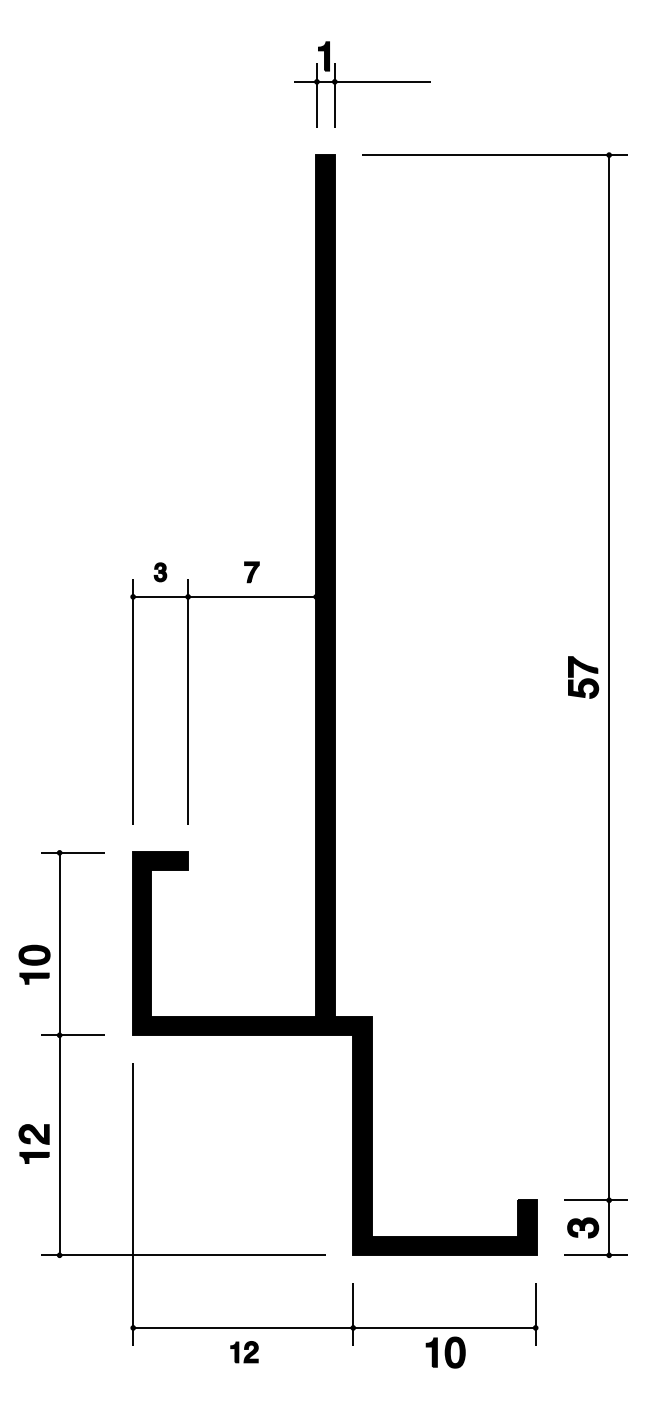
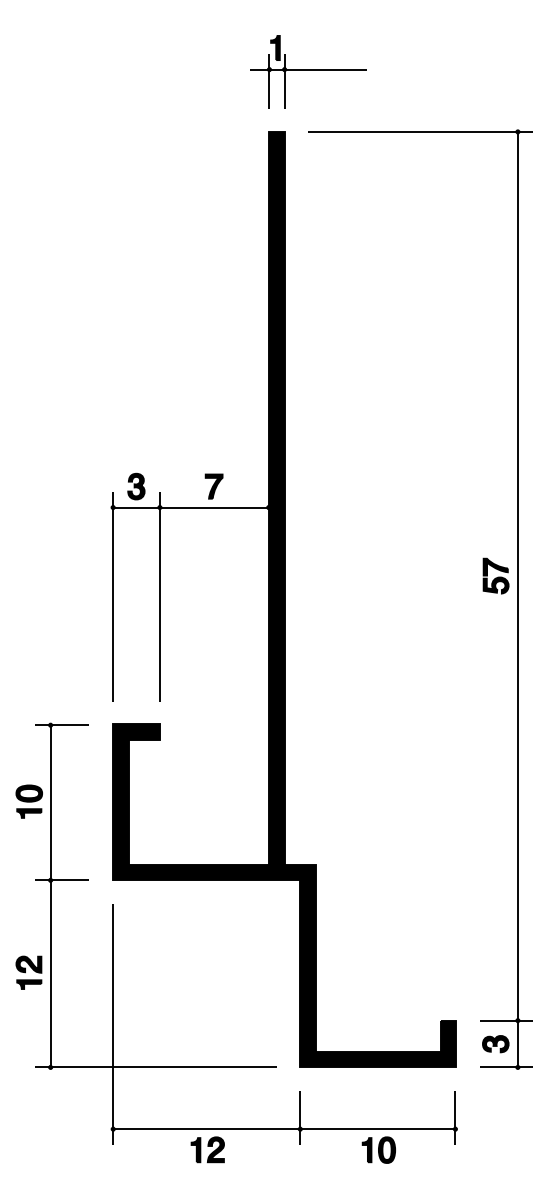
part: (160, 572) -> (136, 486), size x1.67
part: (251, 572) -> (213, 486), size x1.43
part: (34, 964) -> (29, 801), moved
part: (244, 1351) -> (207, 1149), size x1.43

